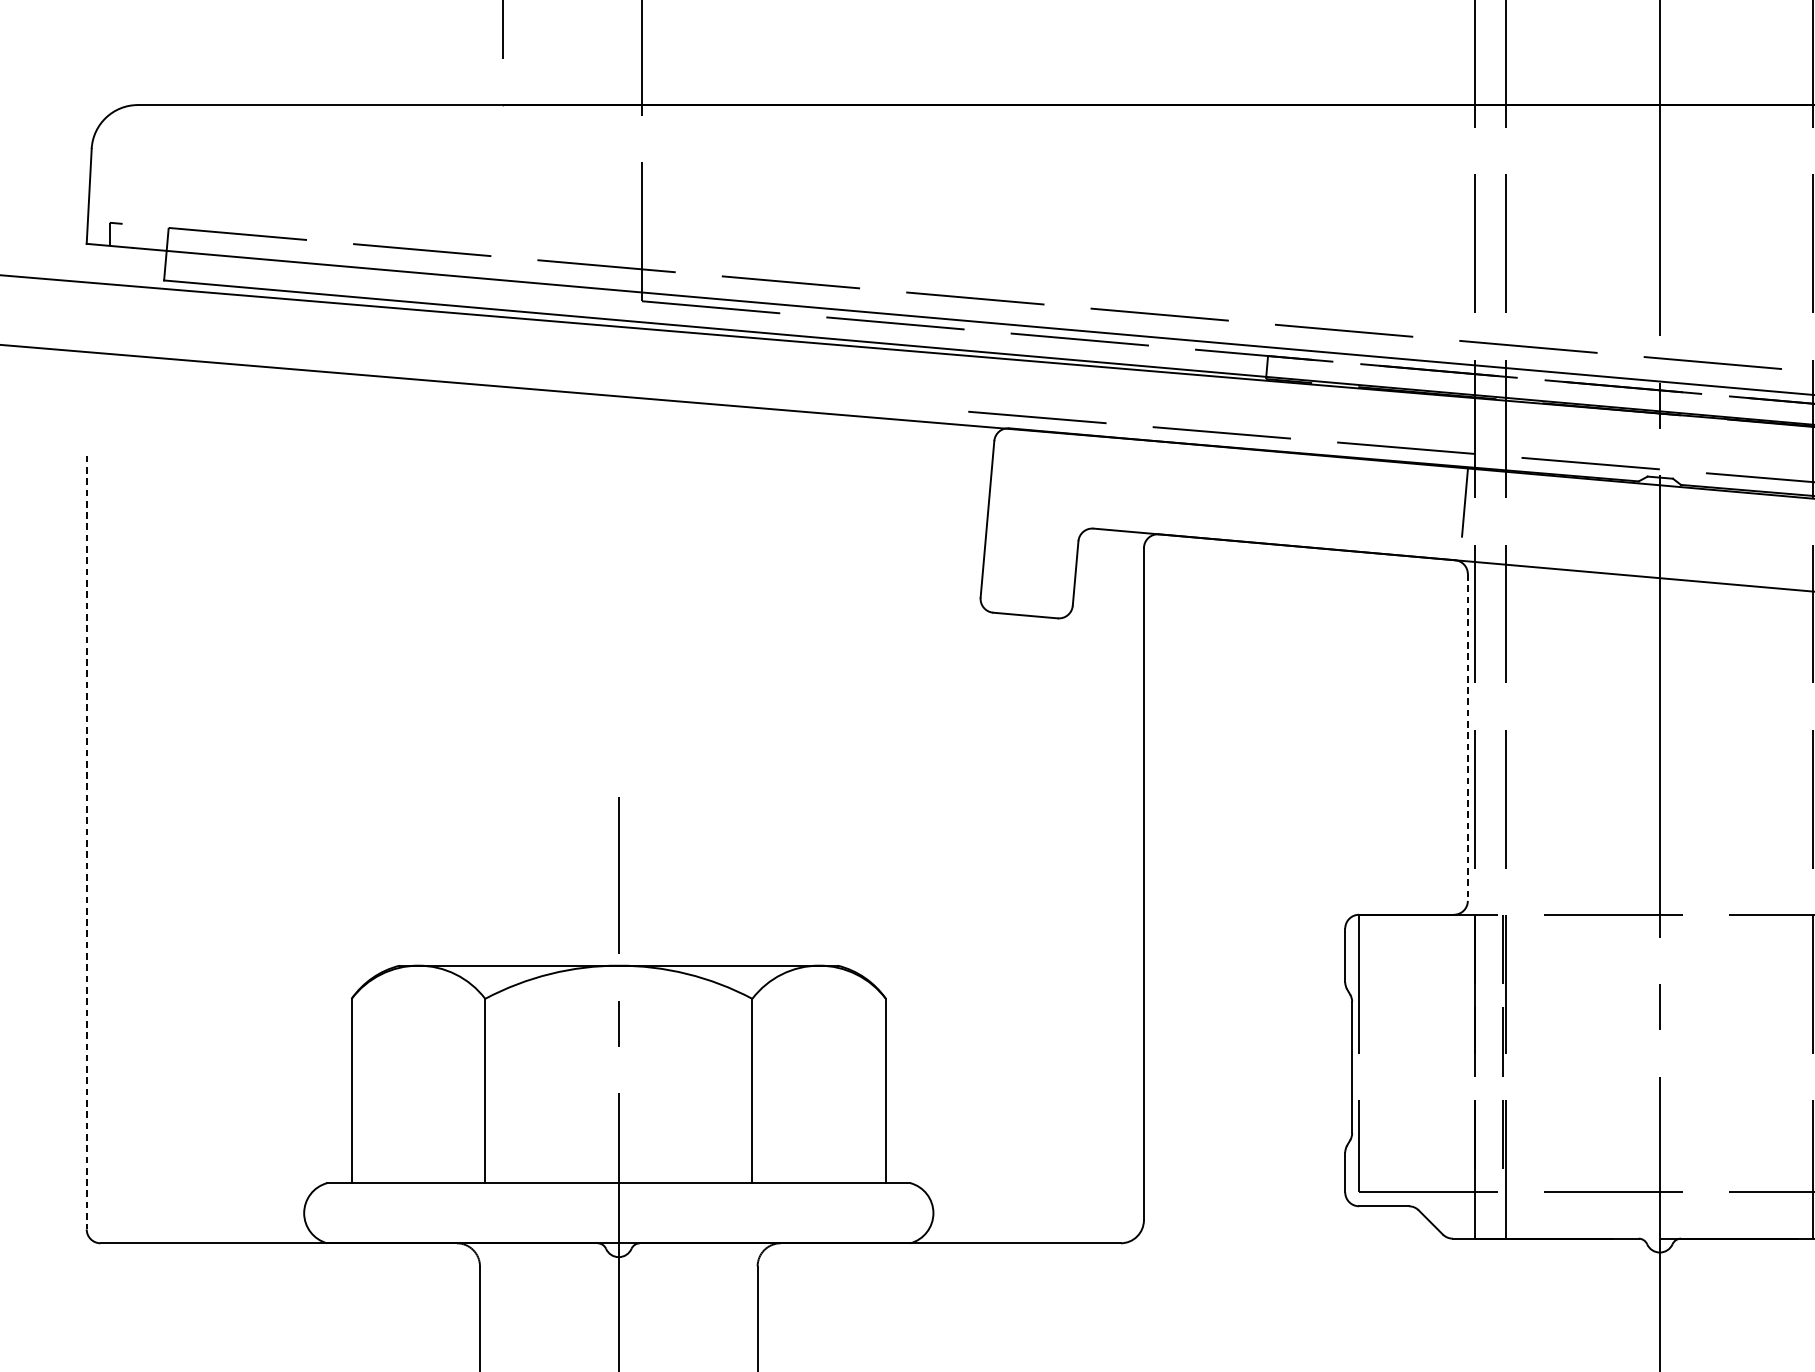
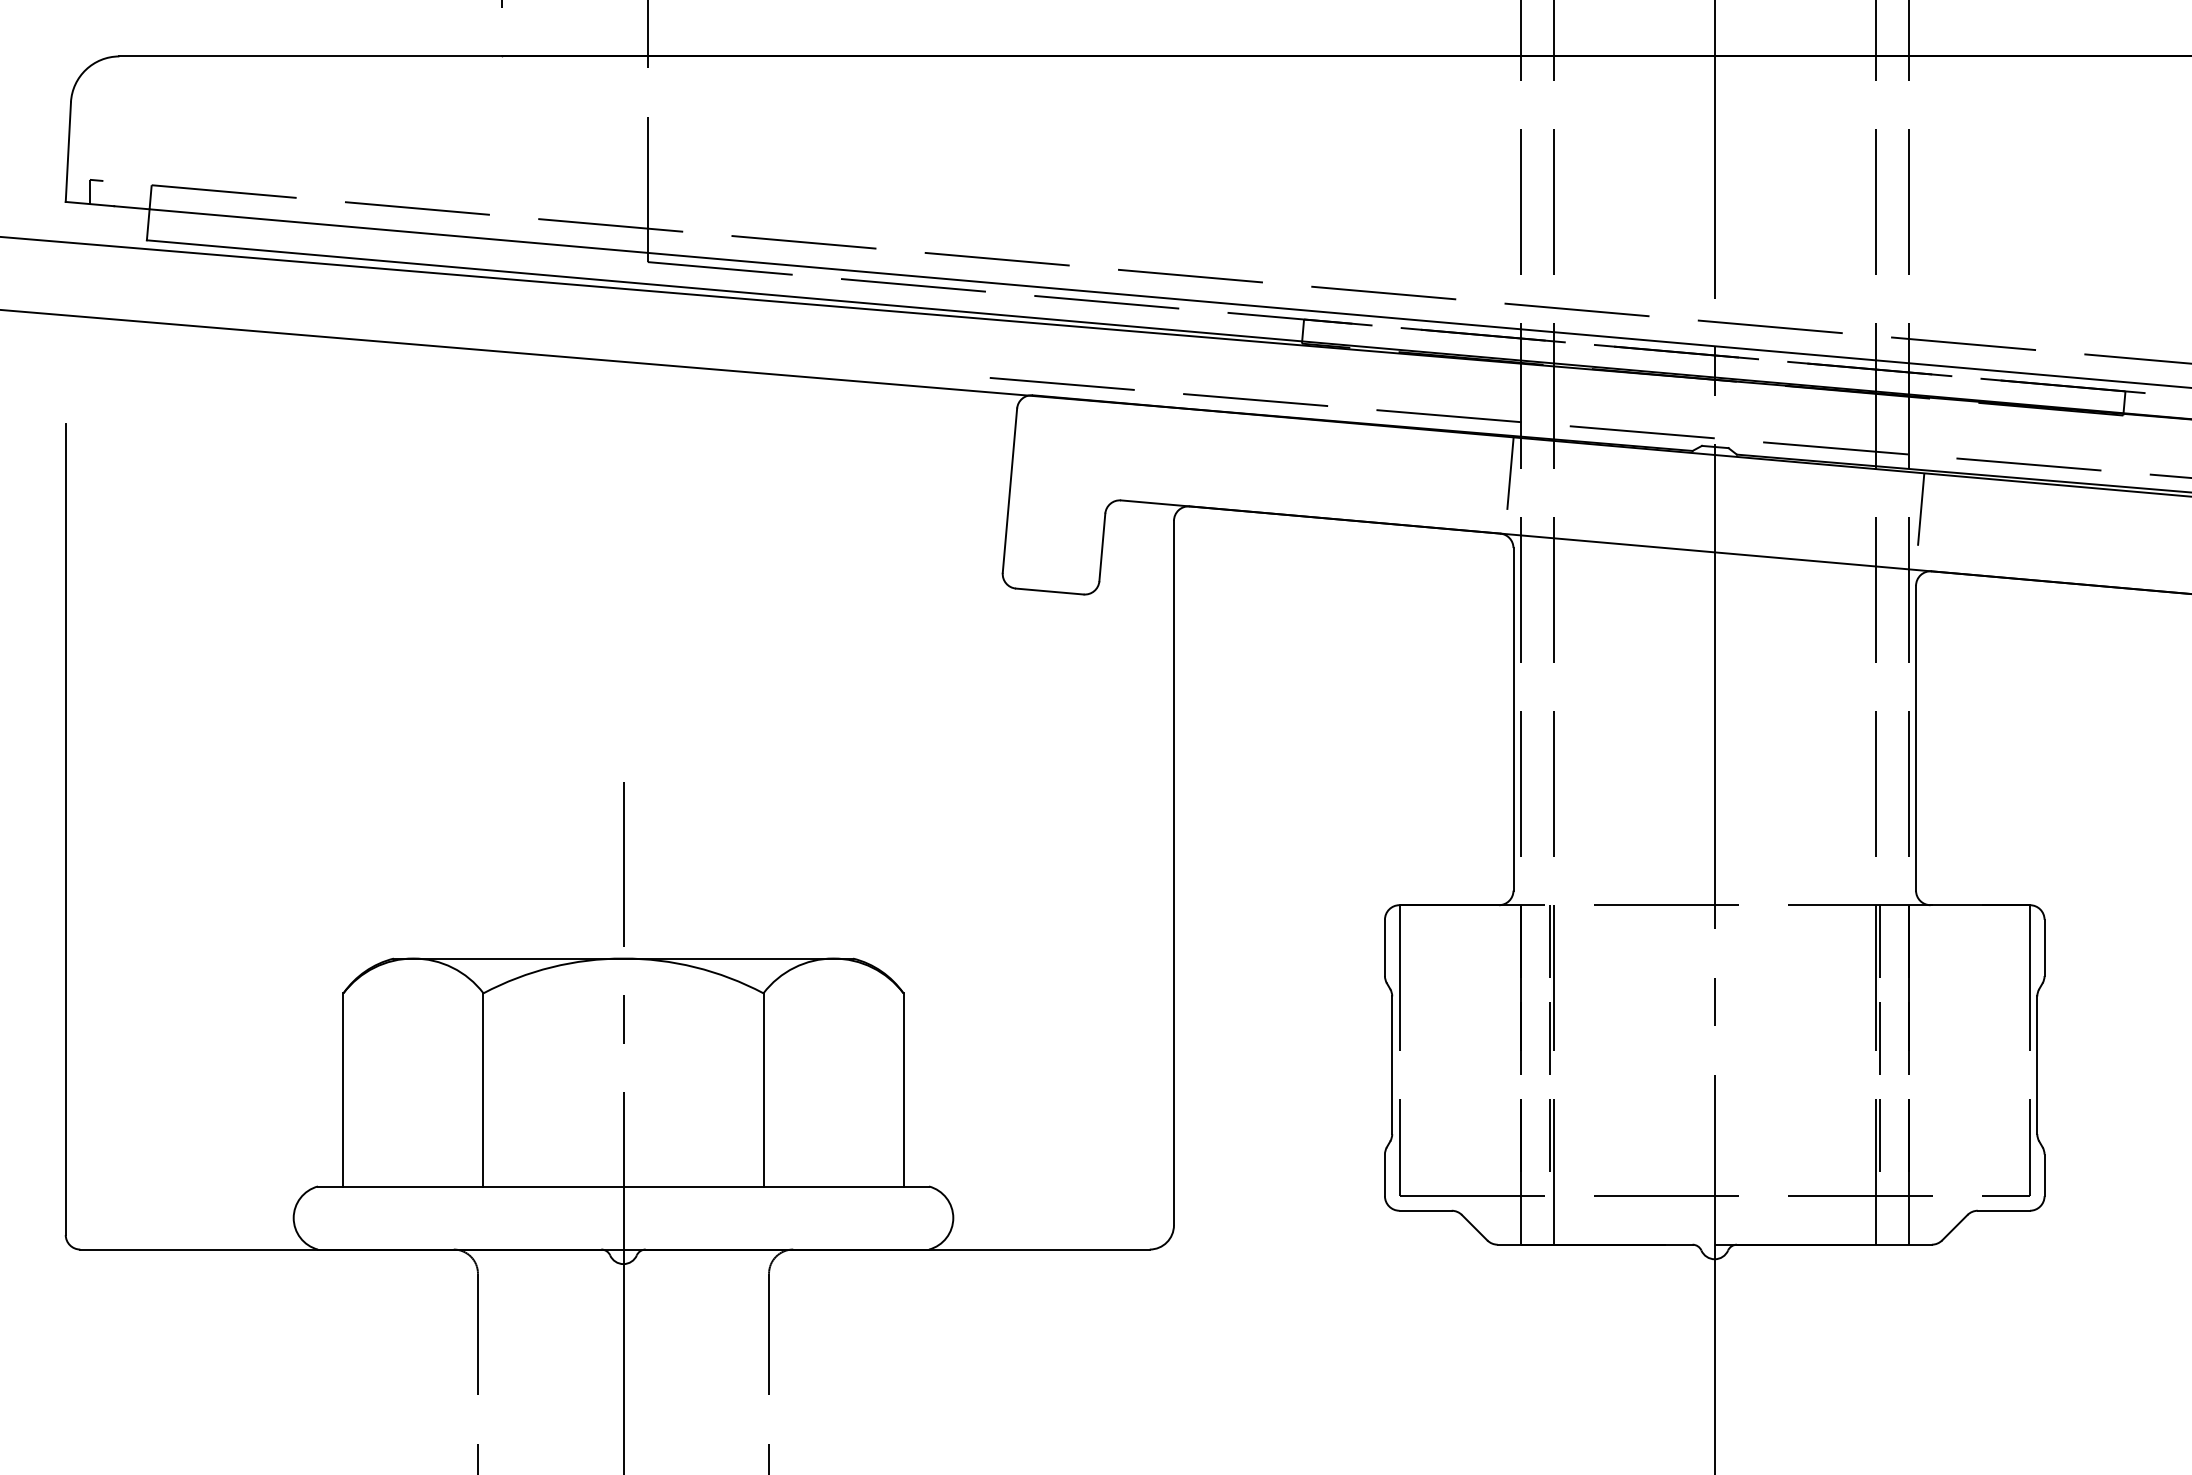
line: (1467, 737) -> (1513, 719), dashed -> solid
line: (86, 842) -> (65, 829), dashed -> solid

